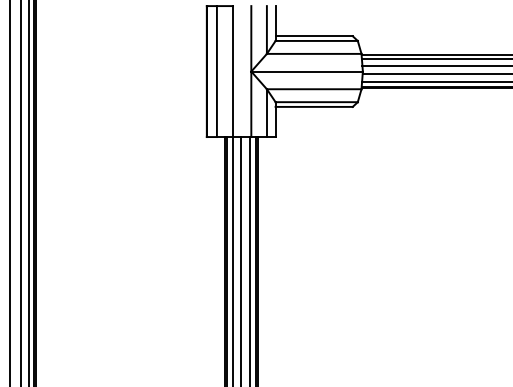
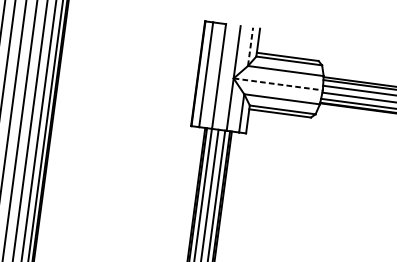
line: (266, 30) -> (250, 47), solid -> dashed
line: (307, 71) -> (278, 84), solid -> dashed

